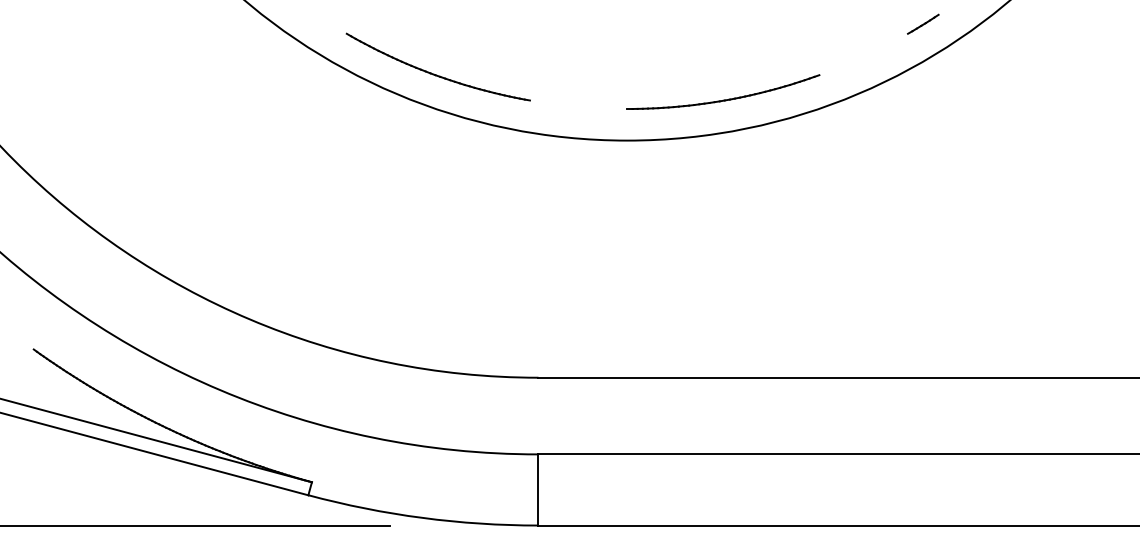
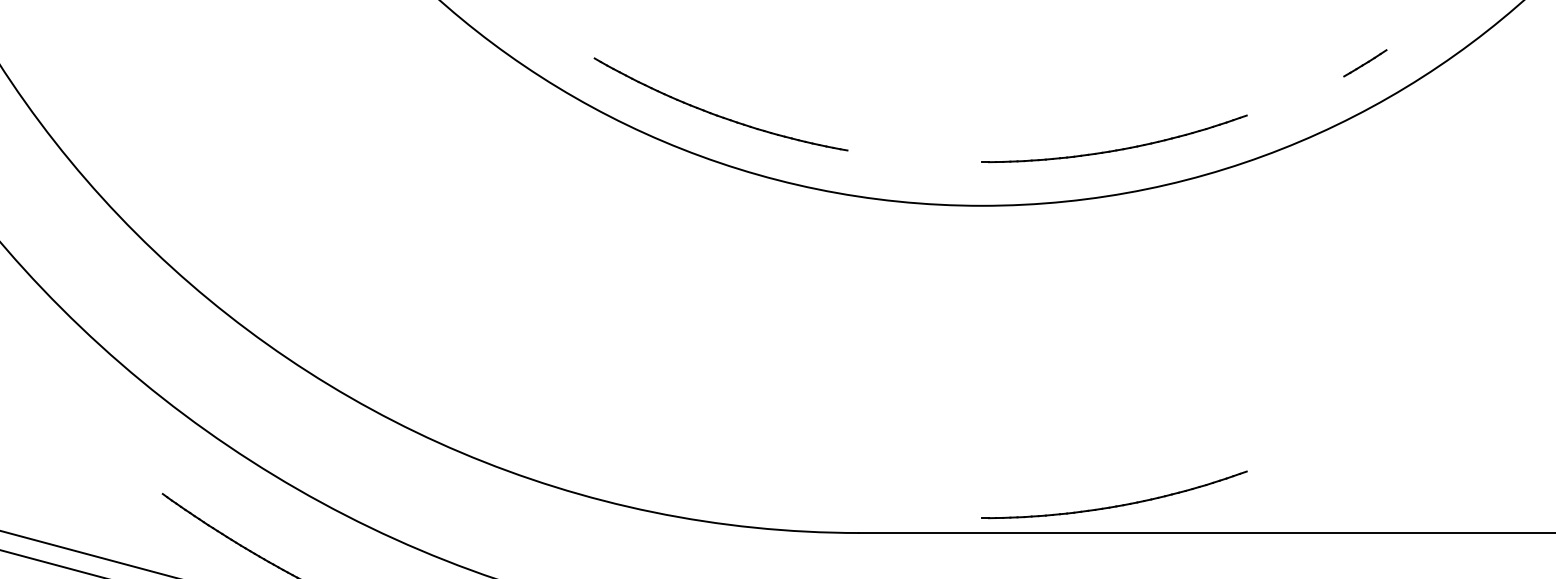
line: (923, 23) -> (1365, 62), moved
part: (723, 357) -> (1114, 505), added

